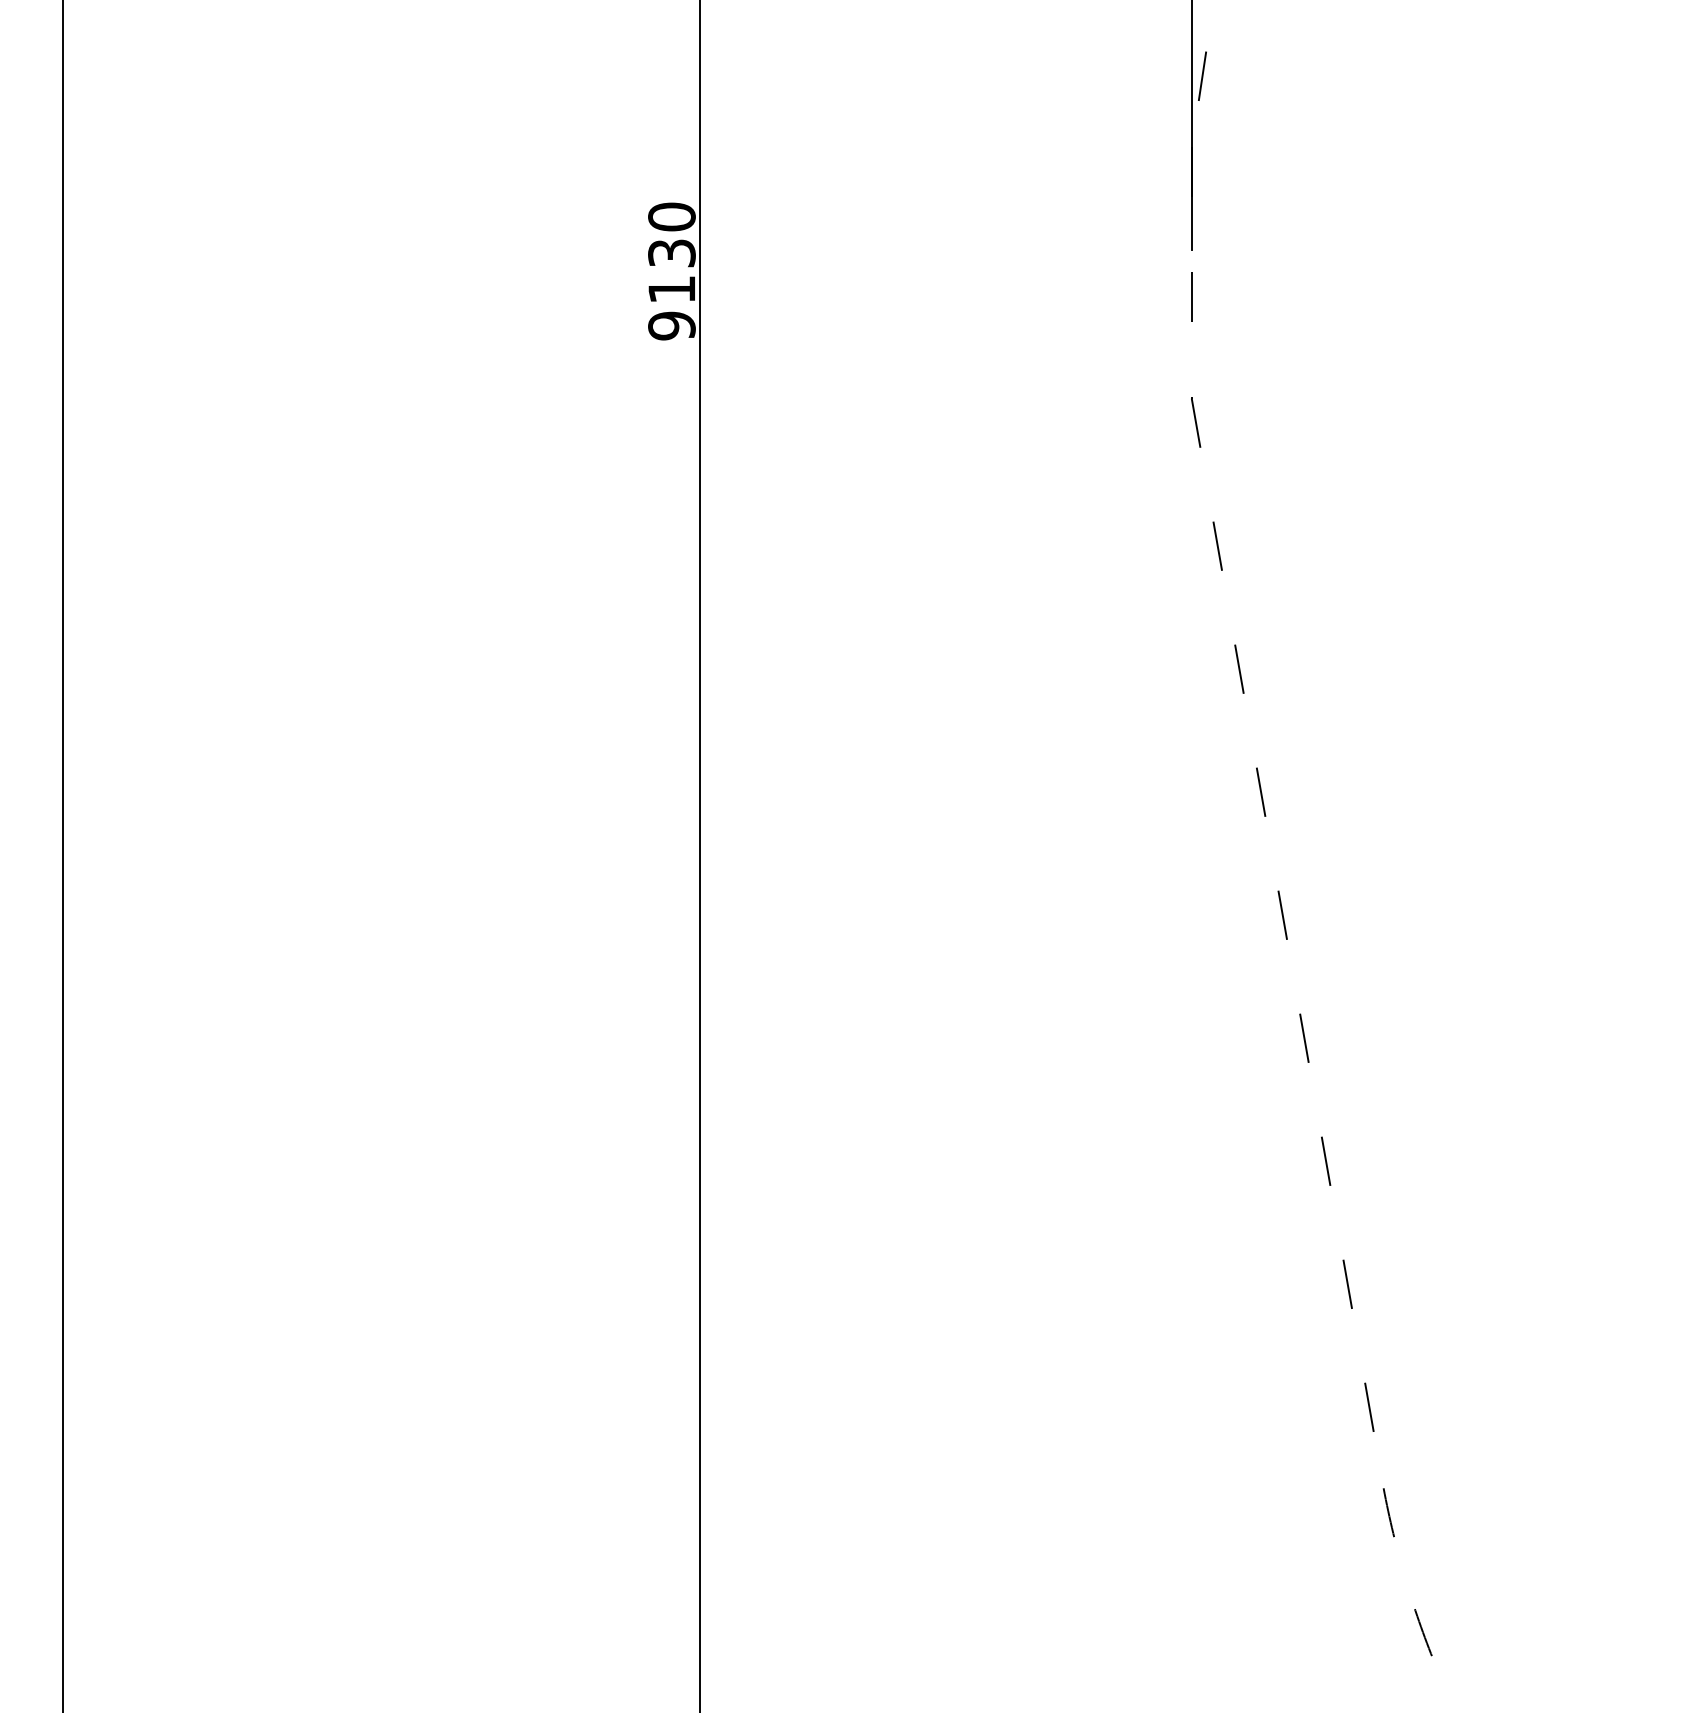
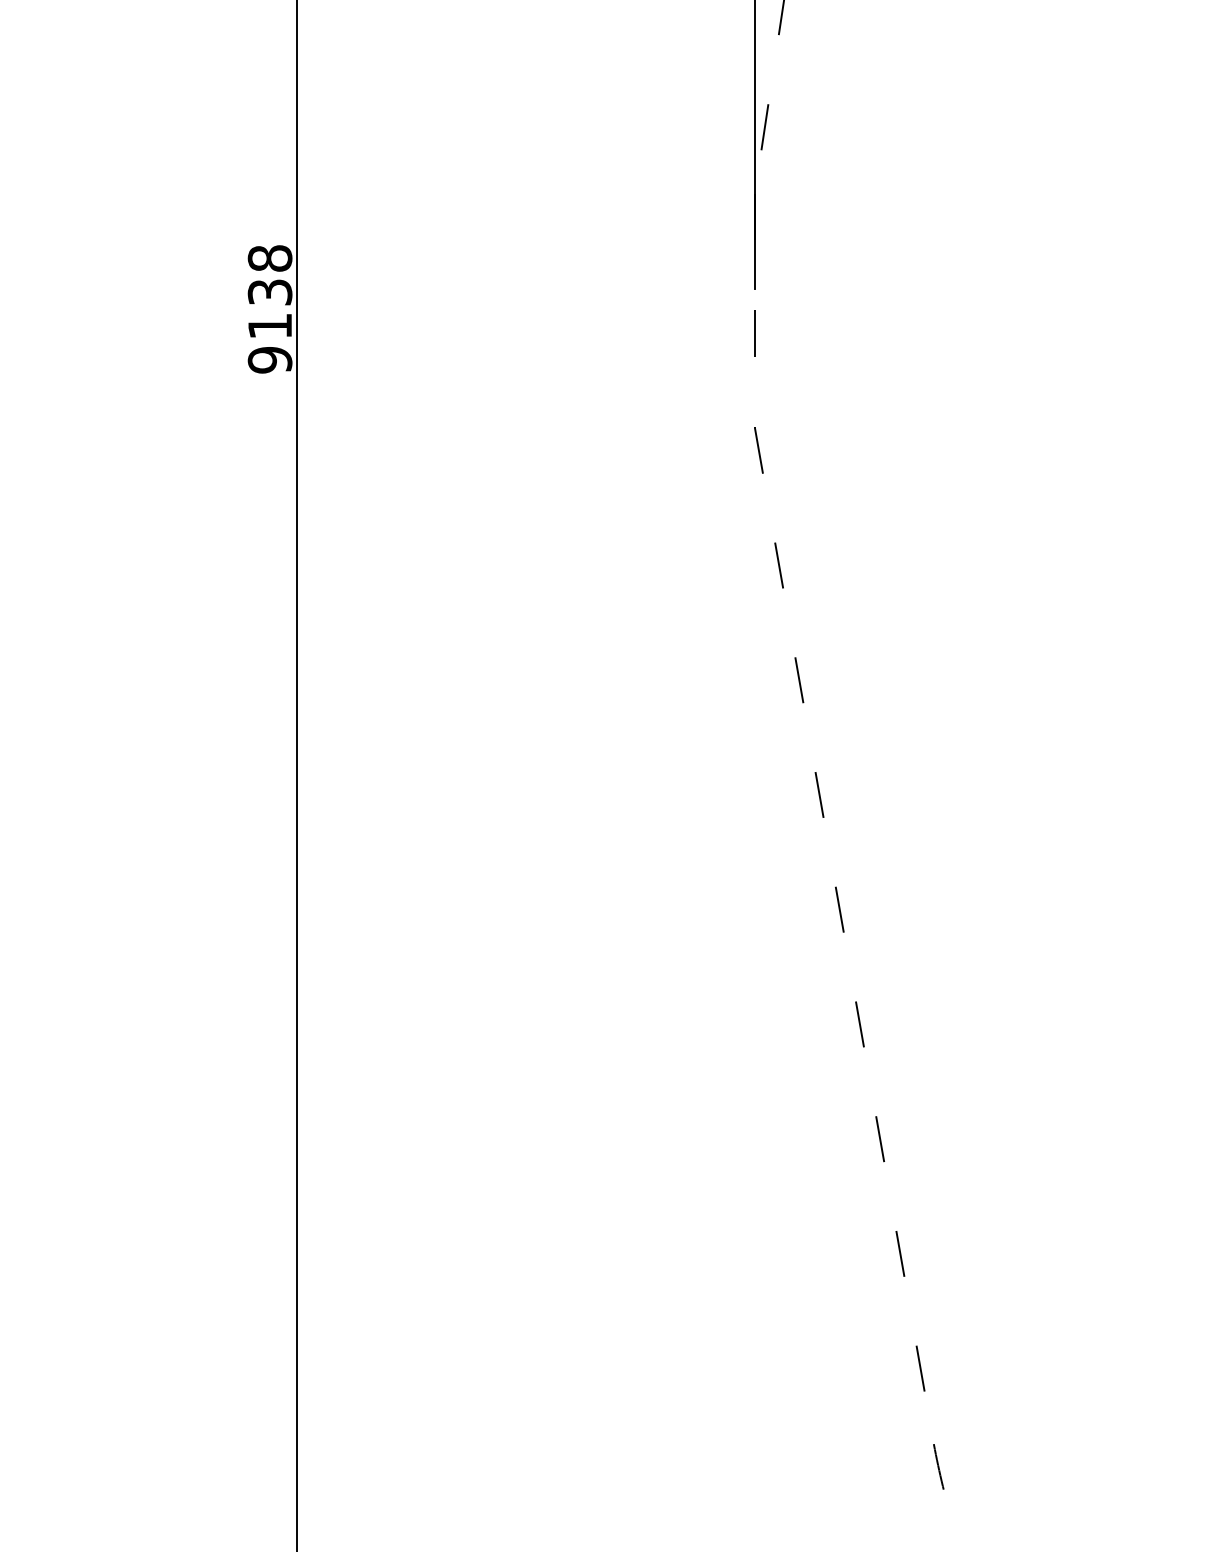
text: (671, 216) -> (269, 258), 9130 -> 9138

